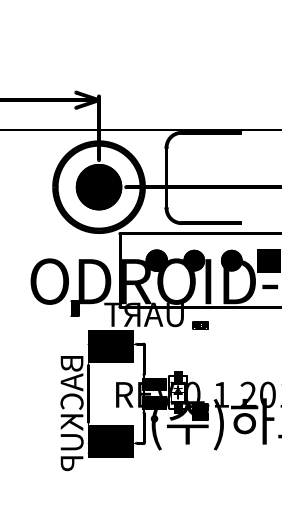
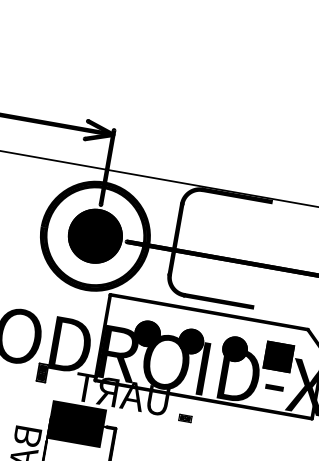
part: (200, 325) -> (185, 418), size x0.7

